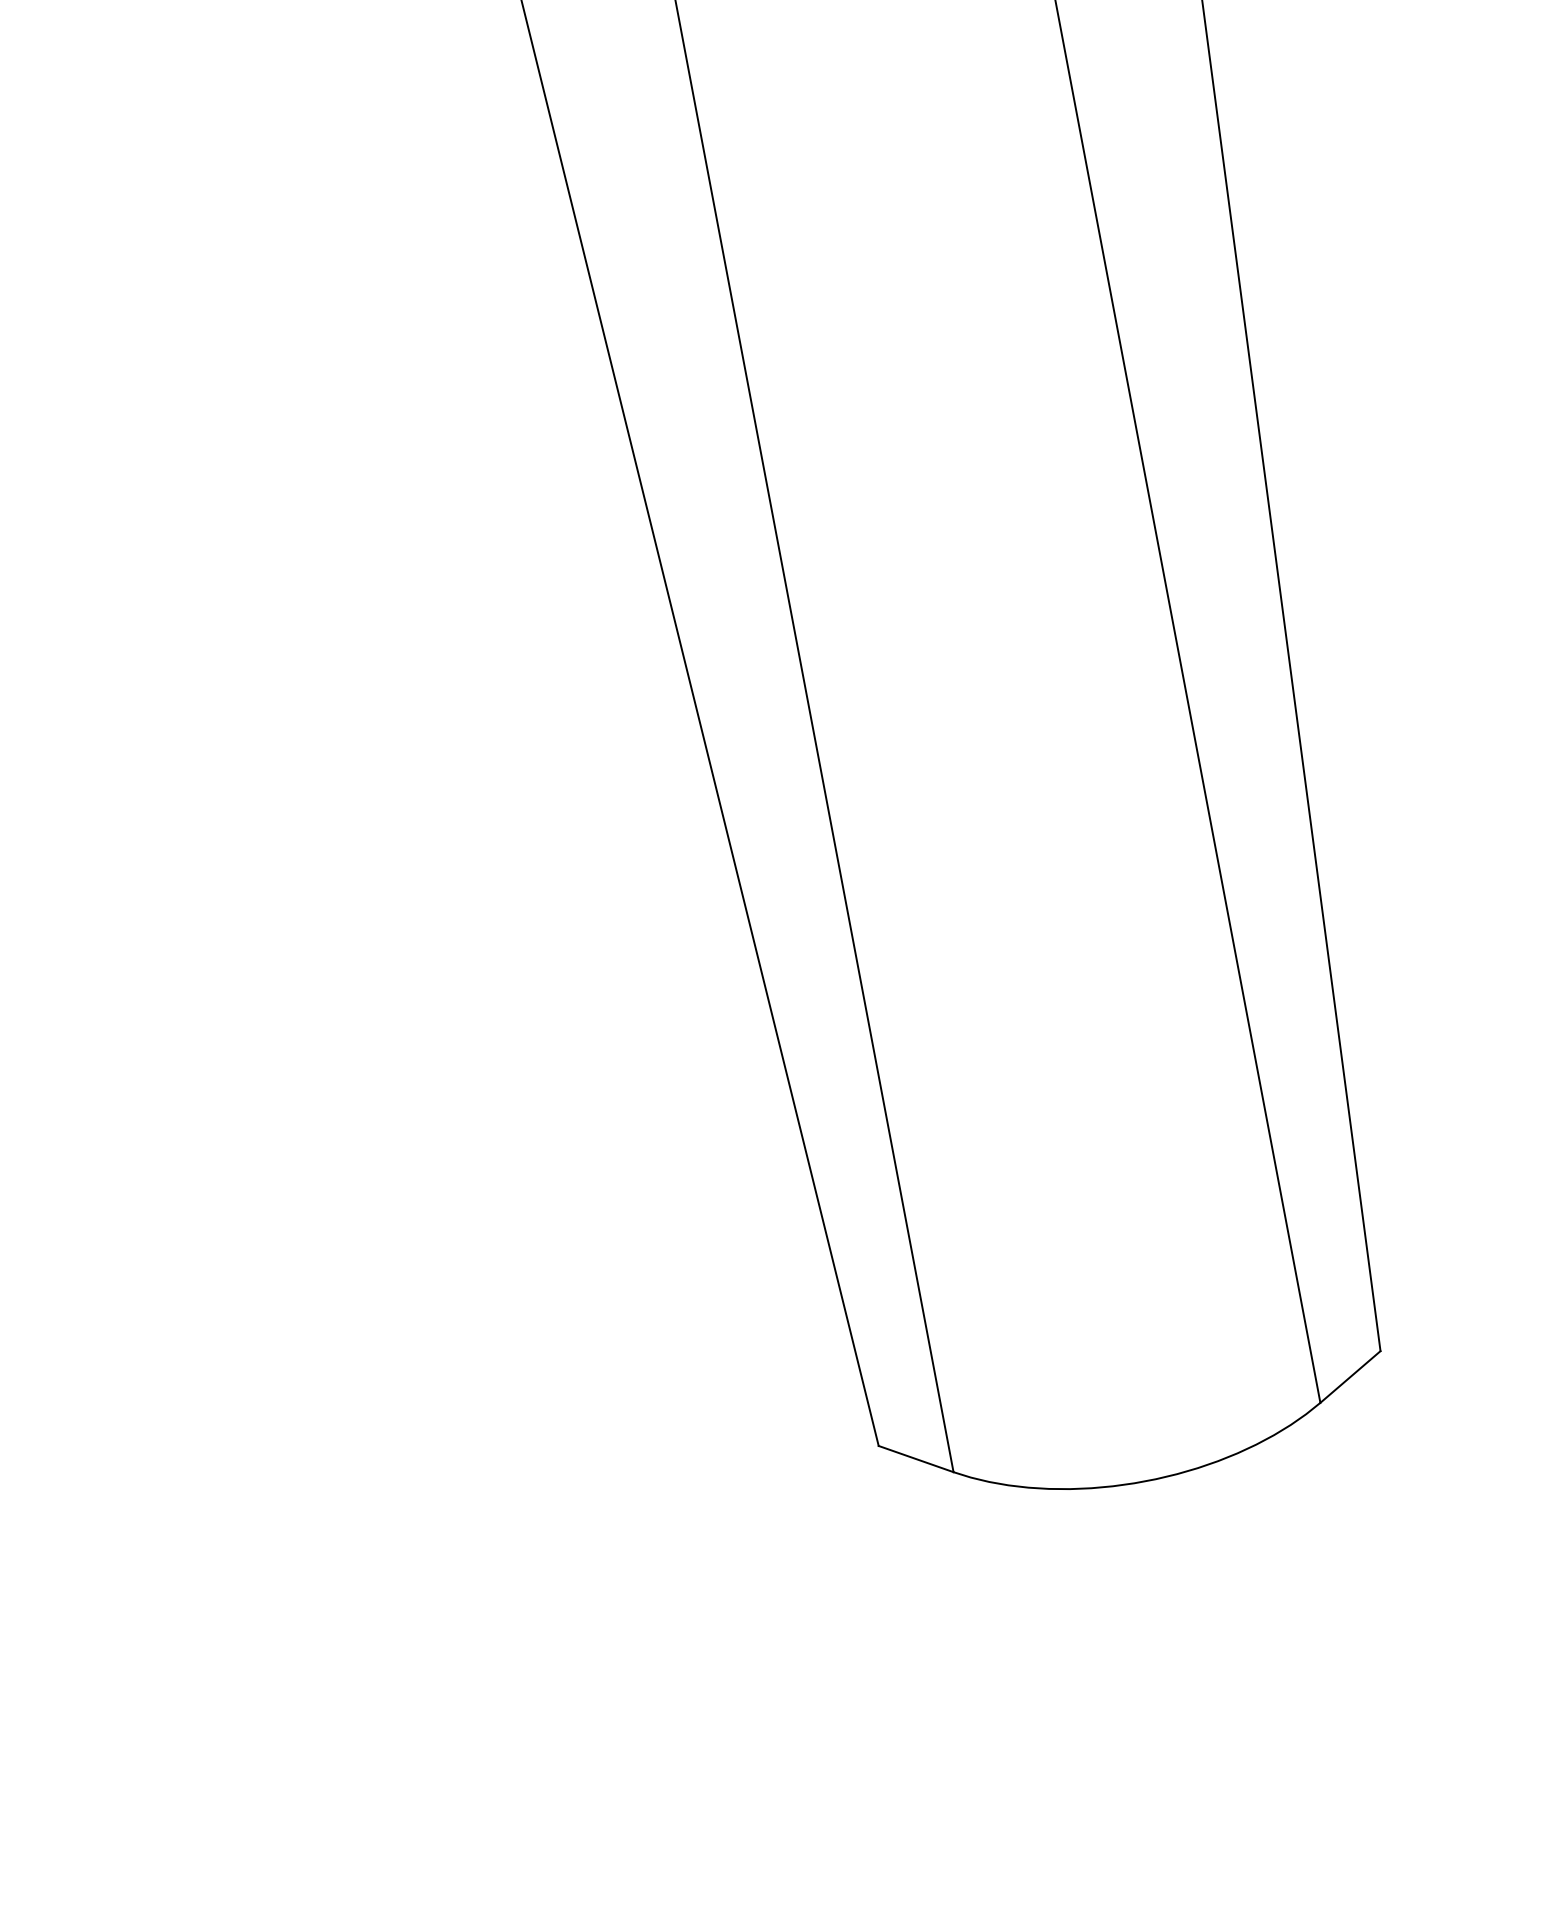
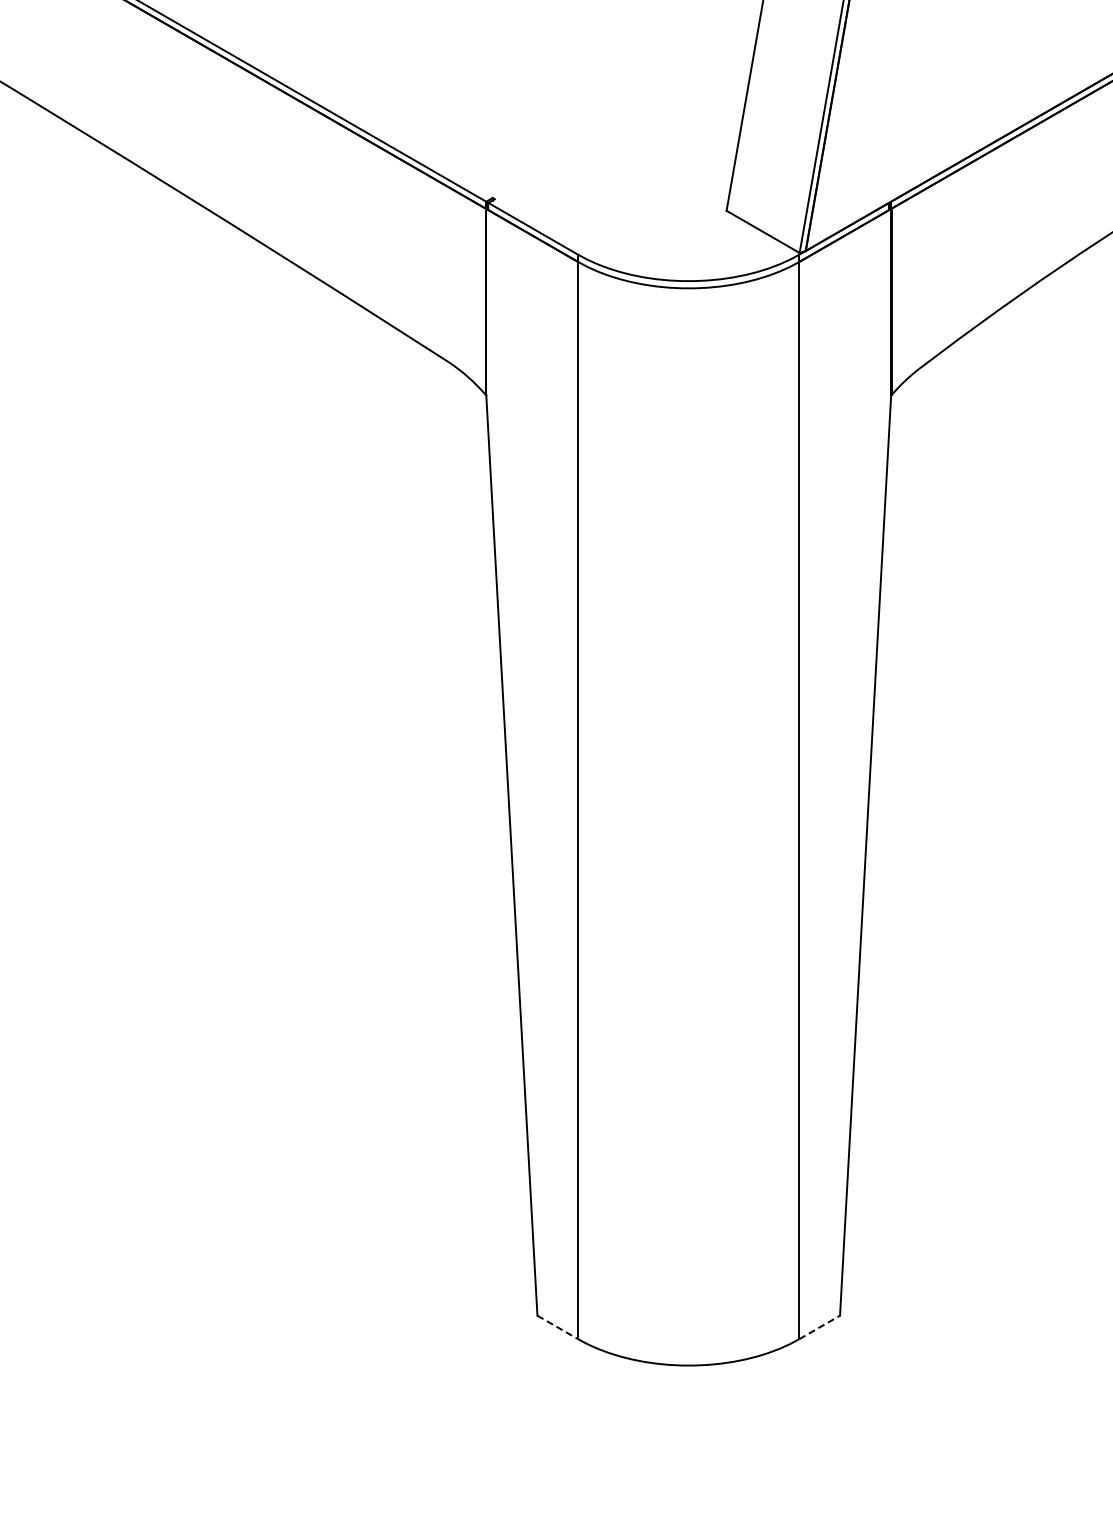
line: (1351, 1376) -> (820, 1327), solid -> dashed
line: (917, 1458) -> (558, 1327), solid -> dashed

